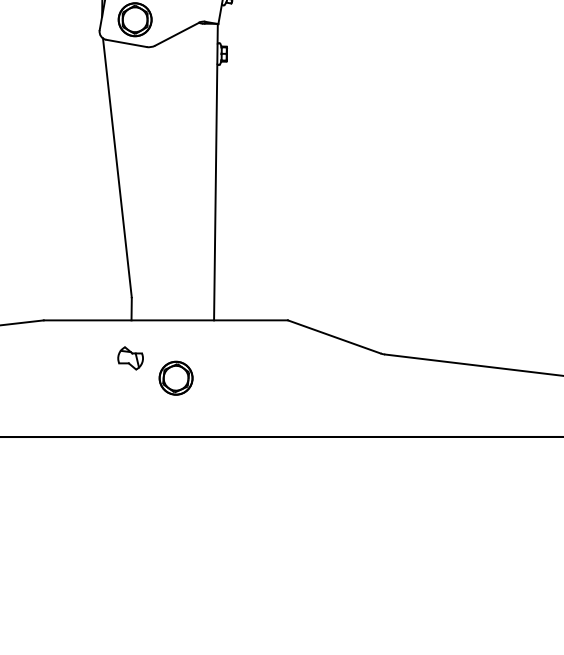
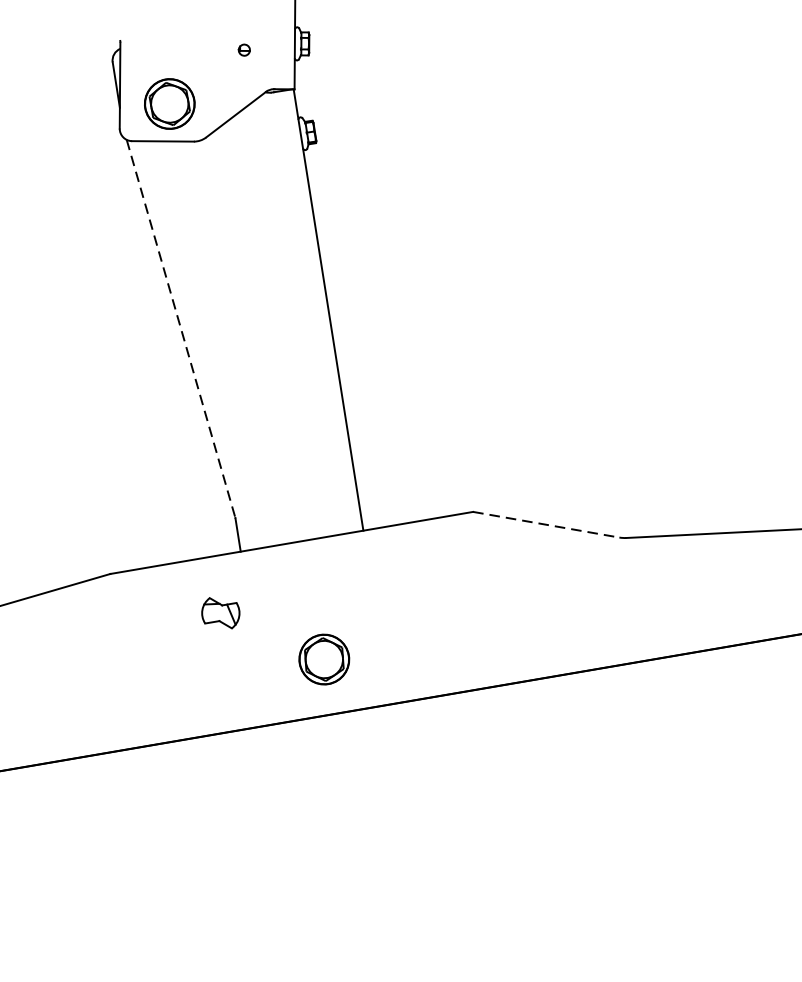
line: (117, 168) -> (181, 329), solid -> dashed
line: (334, 337) -> (546, 525), solid -> dashed
part: (130, 358) -> (220, 613), moved
part: (175, 377) -> (323, 658), moved

